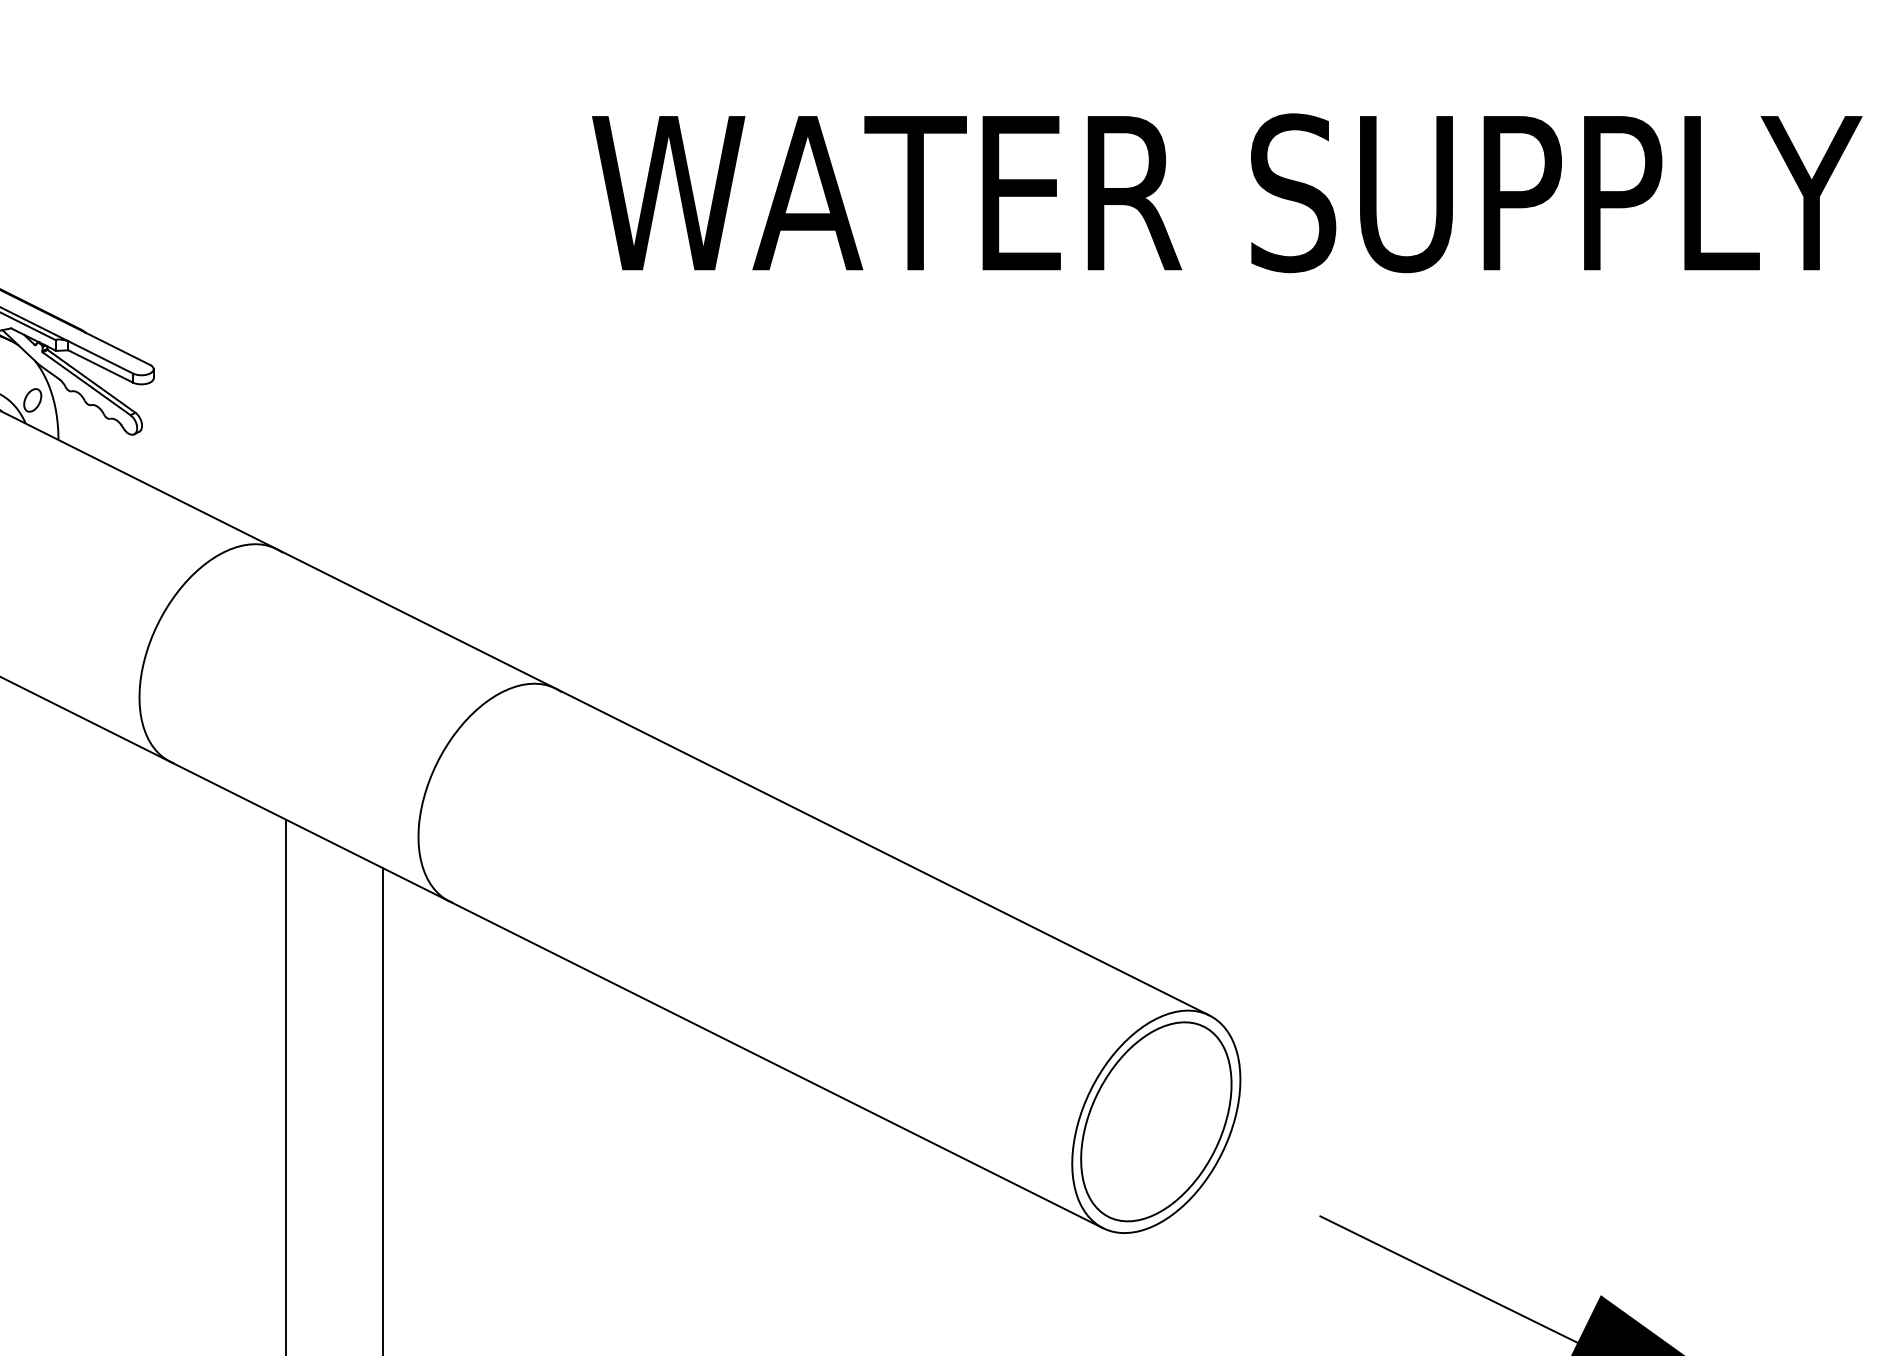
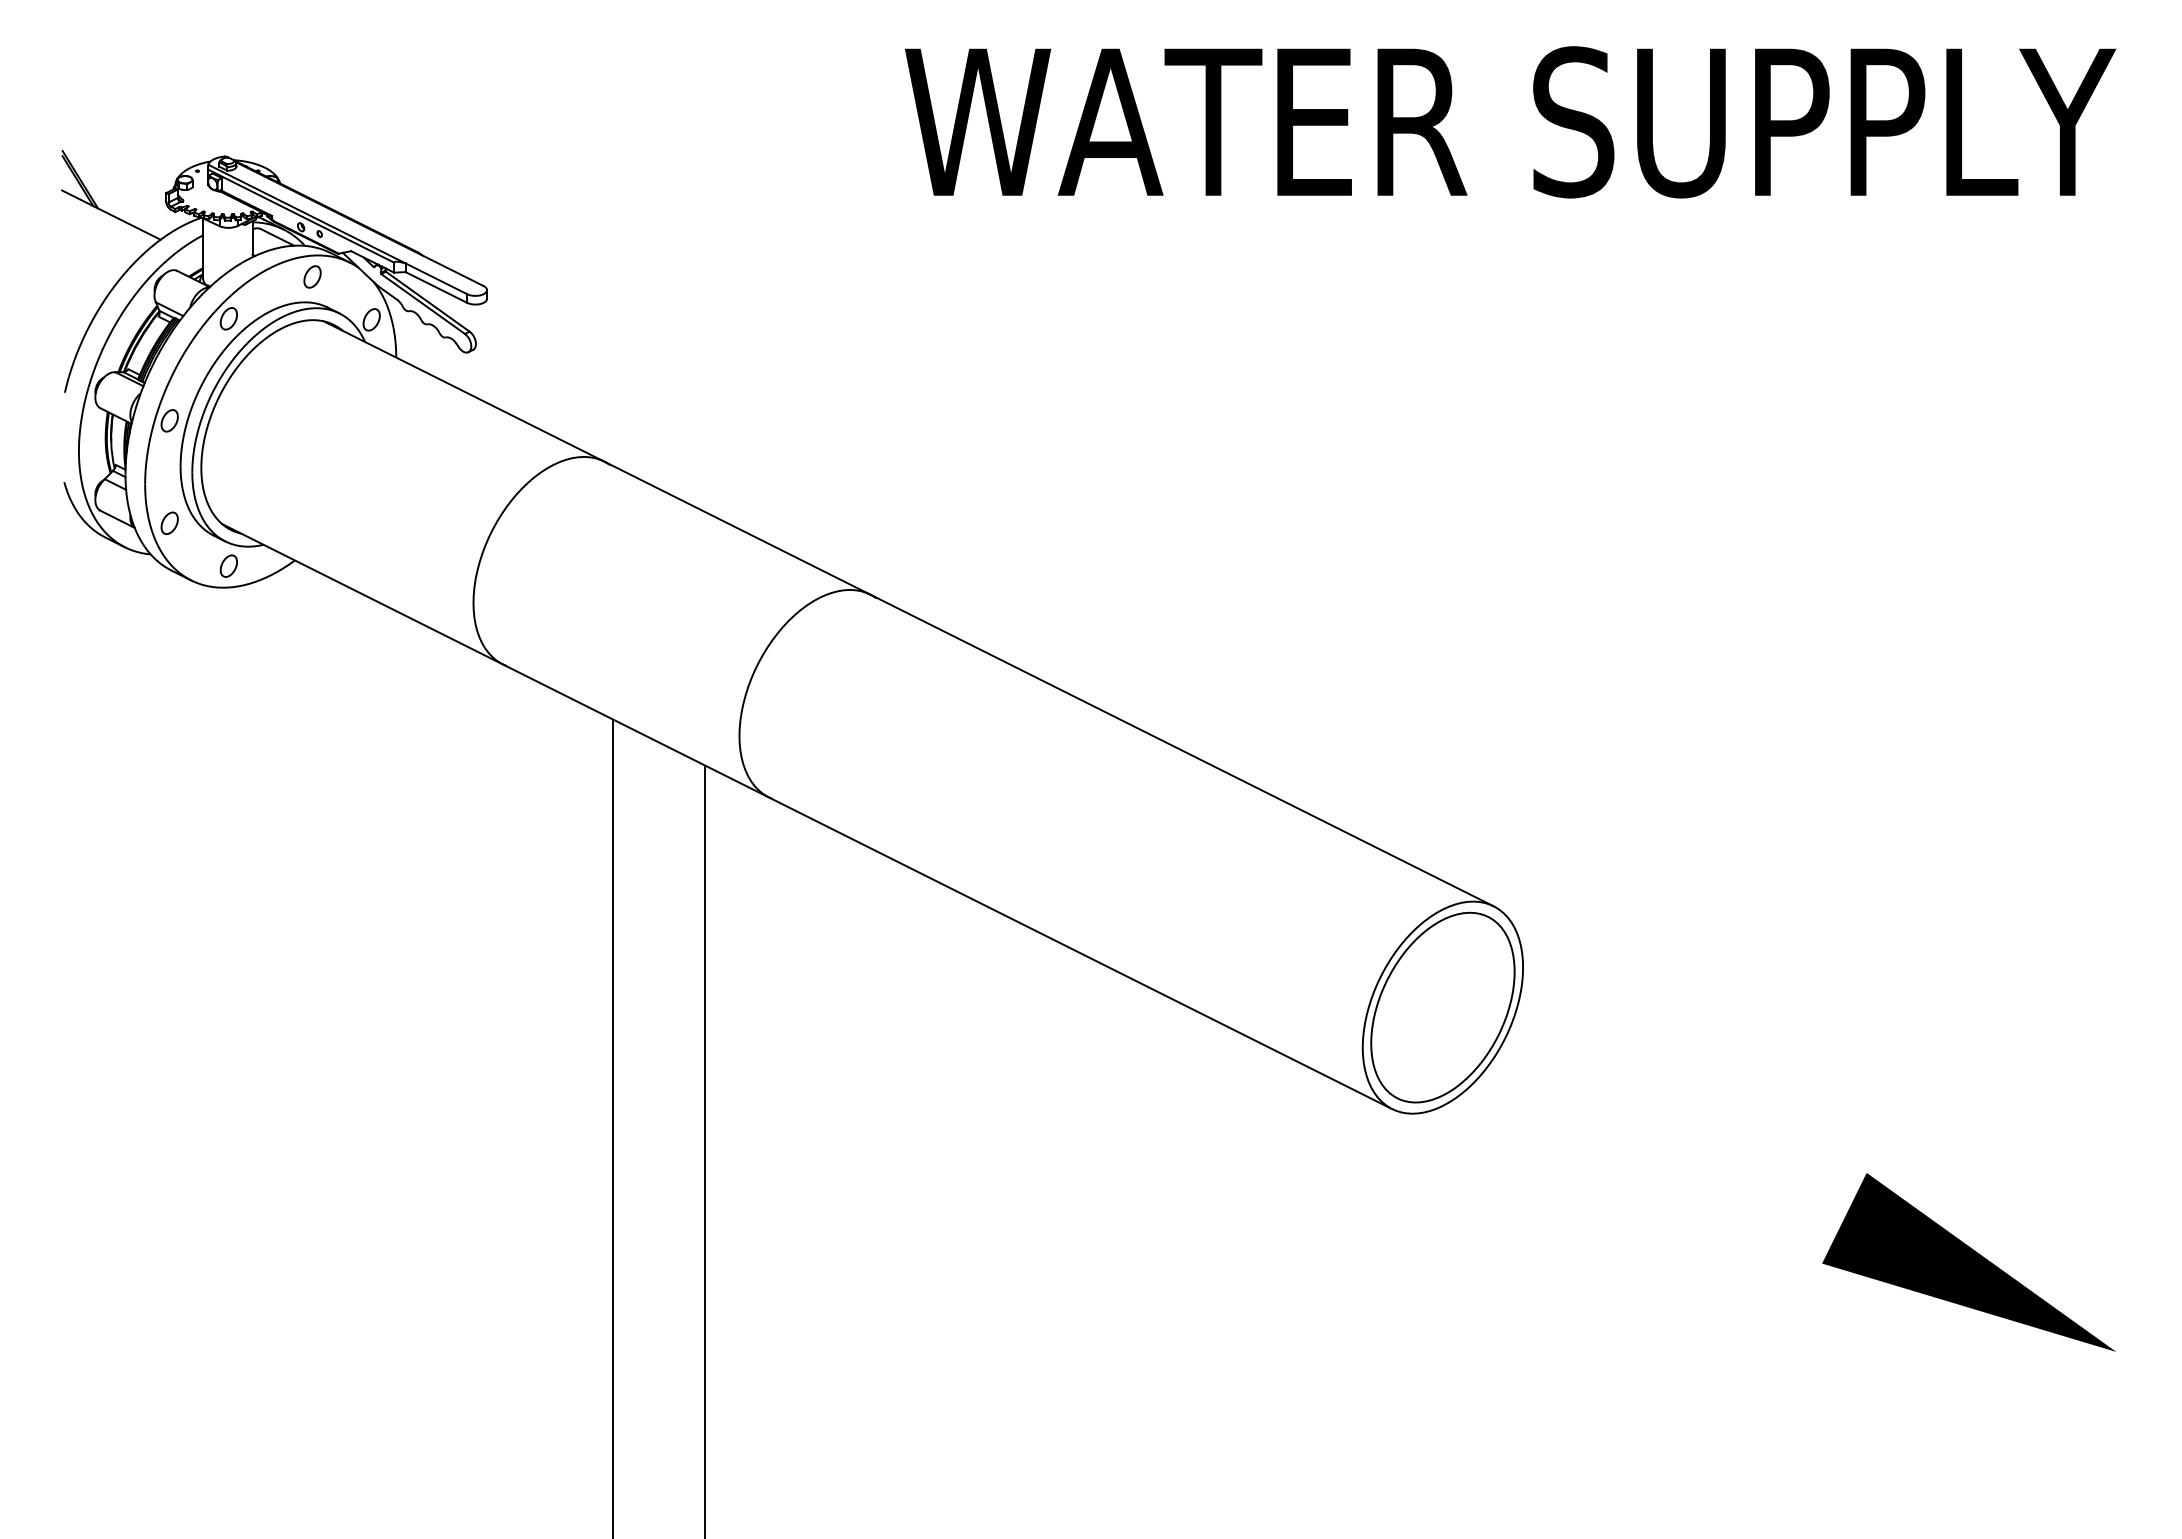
line: (1448, 1279) -> (1721, 1157), removed

